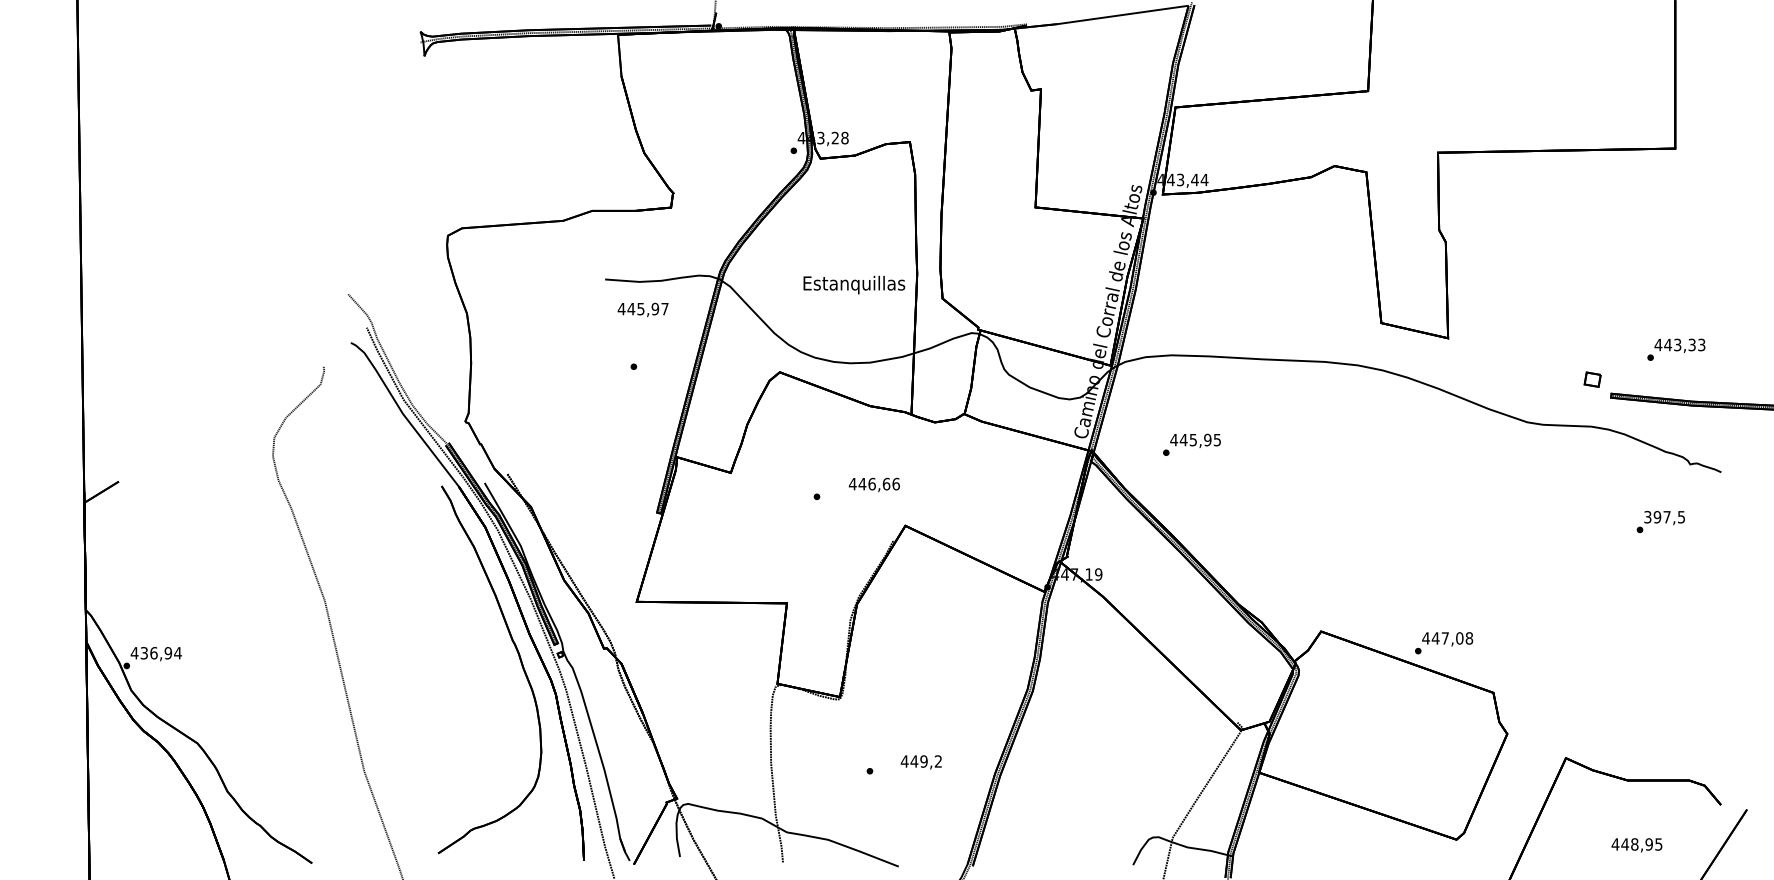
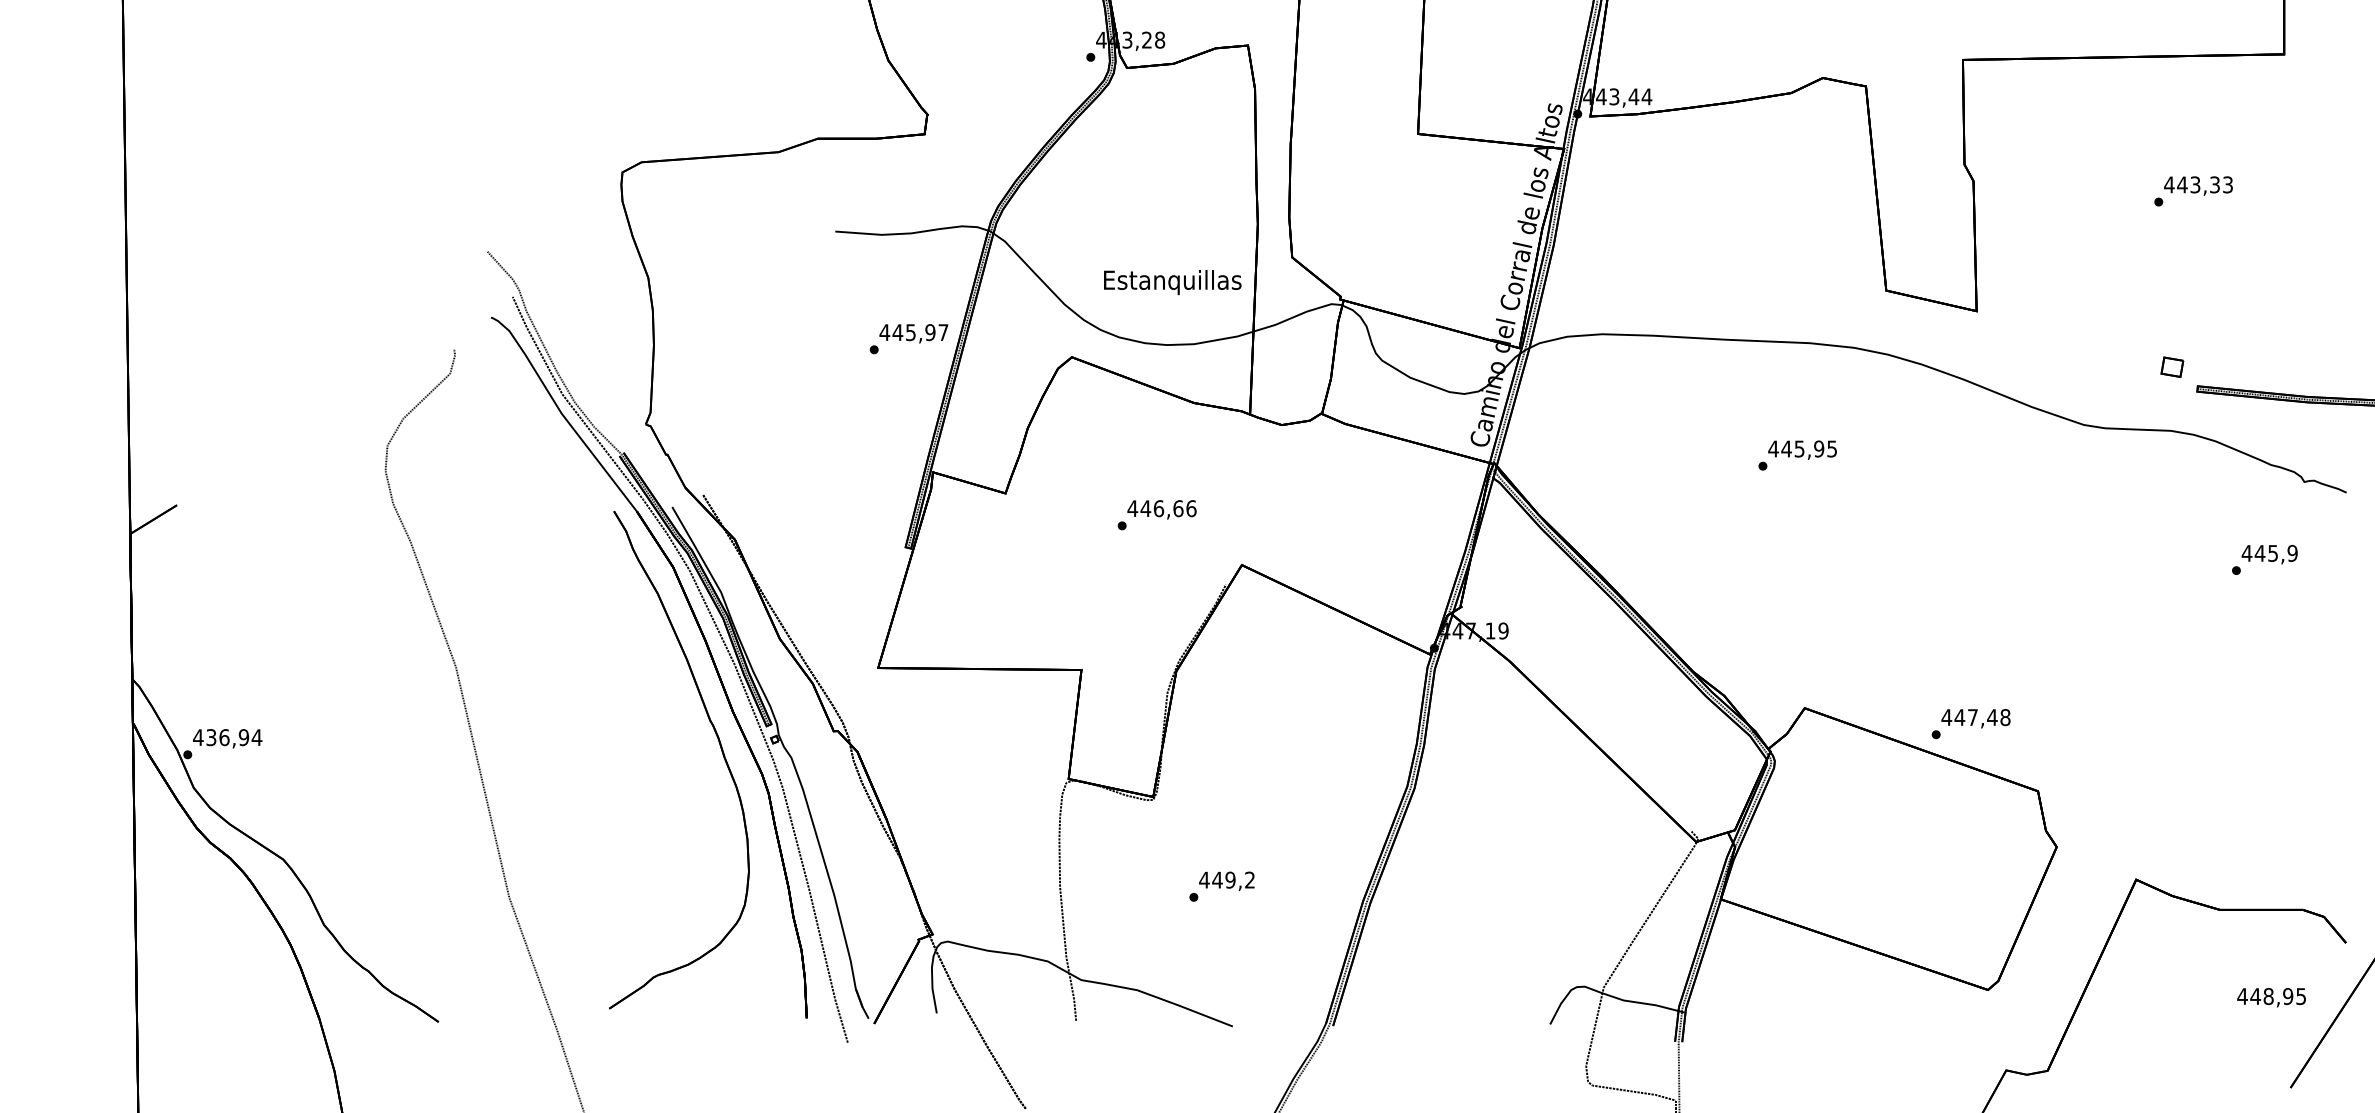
text: (854, 284) -> (1172, 281), moved
text: (642, 309) -> (912, 333), moved
text: (1676, 349) -> (2193, 190), moved
text: (1191, 444) -> (1797, 454), moved
text: (873, 484) -> (1160, 509), moved
text: (1664, 516) -> (2269, 552), 397,5 -> 445,9
text: (1459, 638) -> (1992, 717), 447,08 -> 447,48
text: (920, 762) -> (1225, 881), moved
text: (1636, 845) -> (2270, 997), moved

